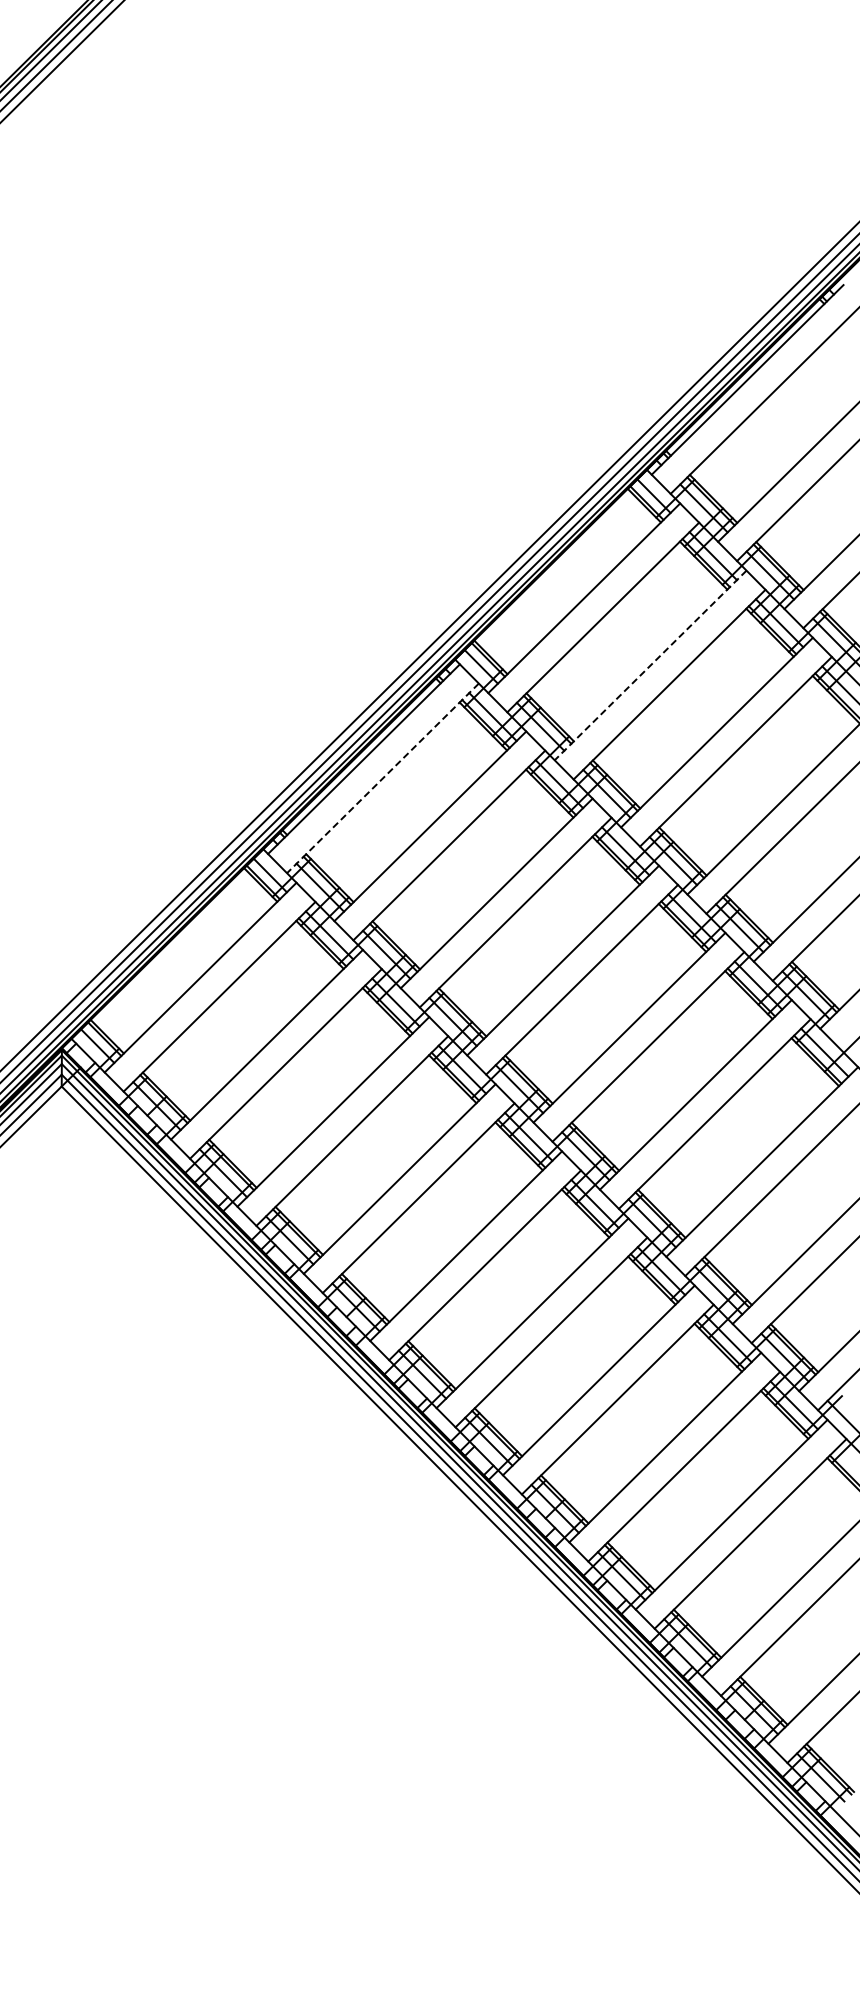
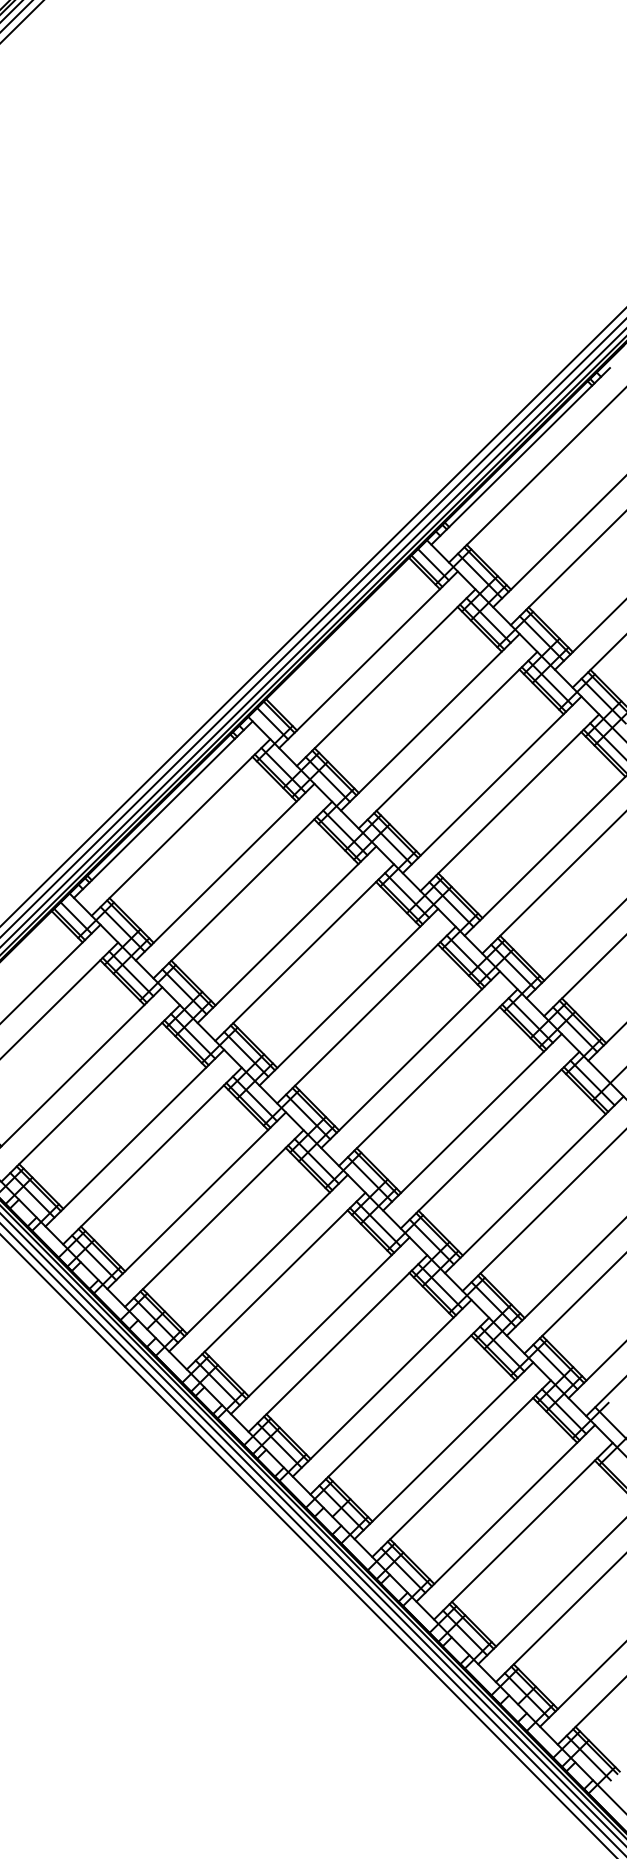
line: (650, 665) -> (430, 722), dashed -> solid
line: (382, 778) -> (180, 827), dashed -> solid

